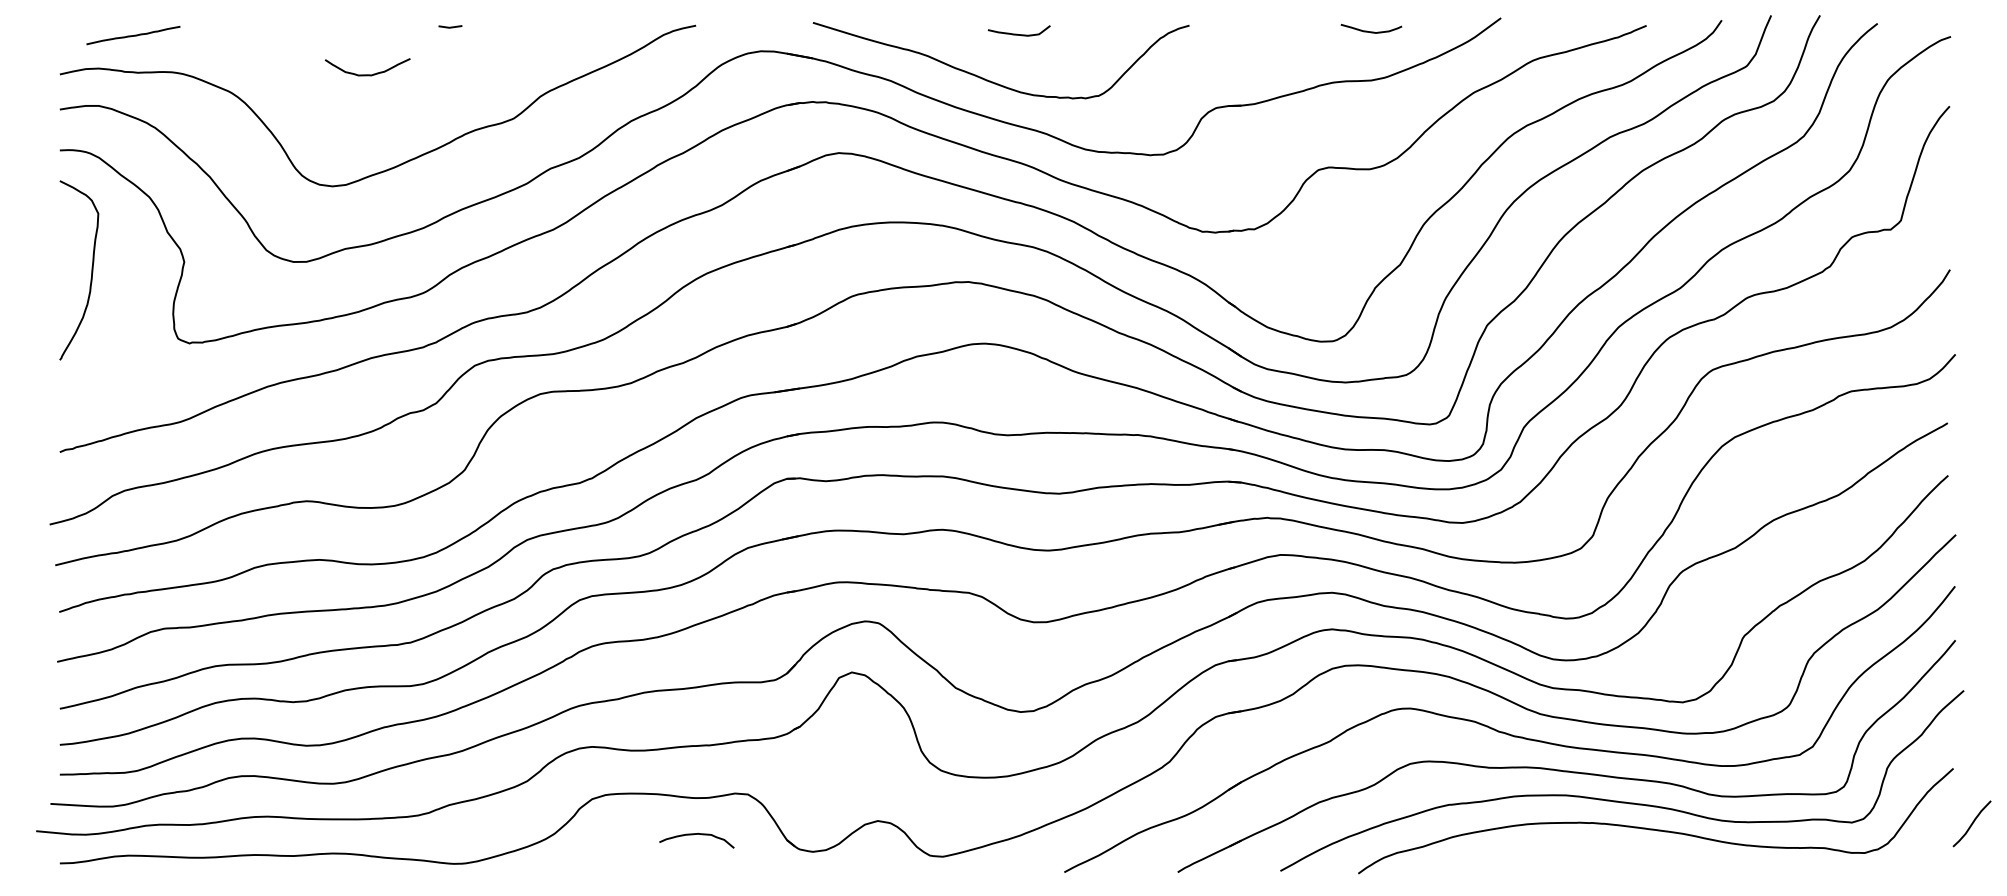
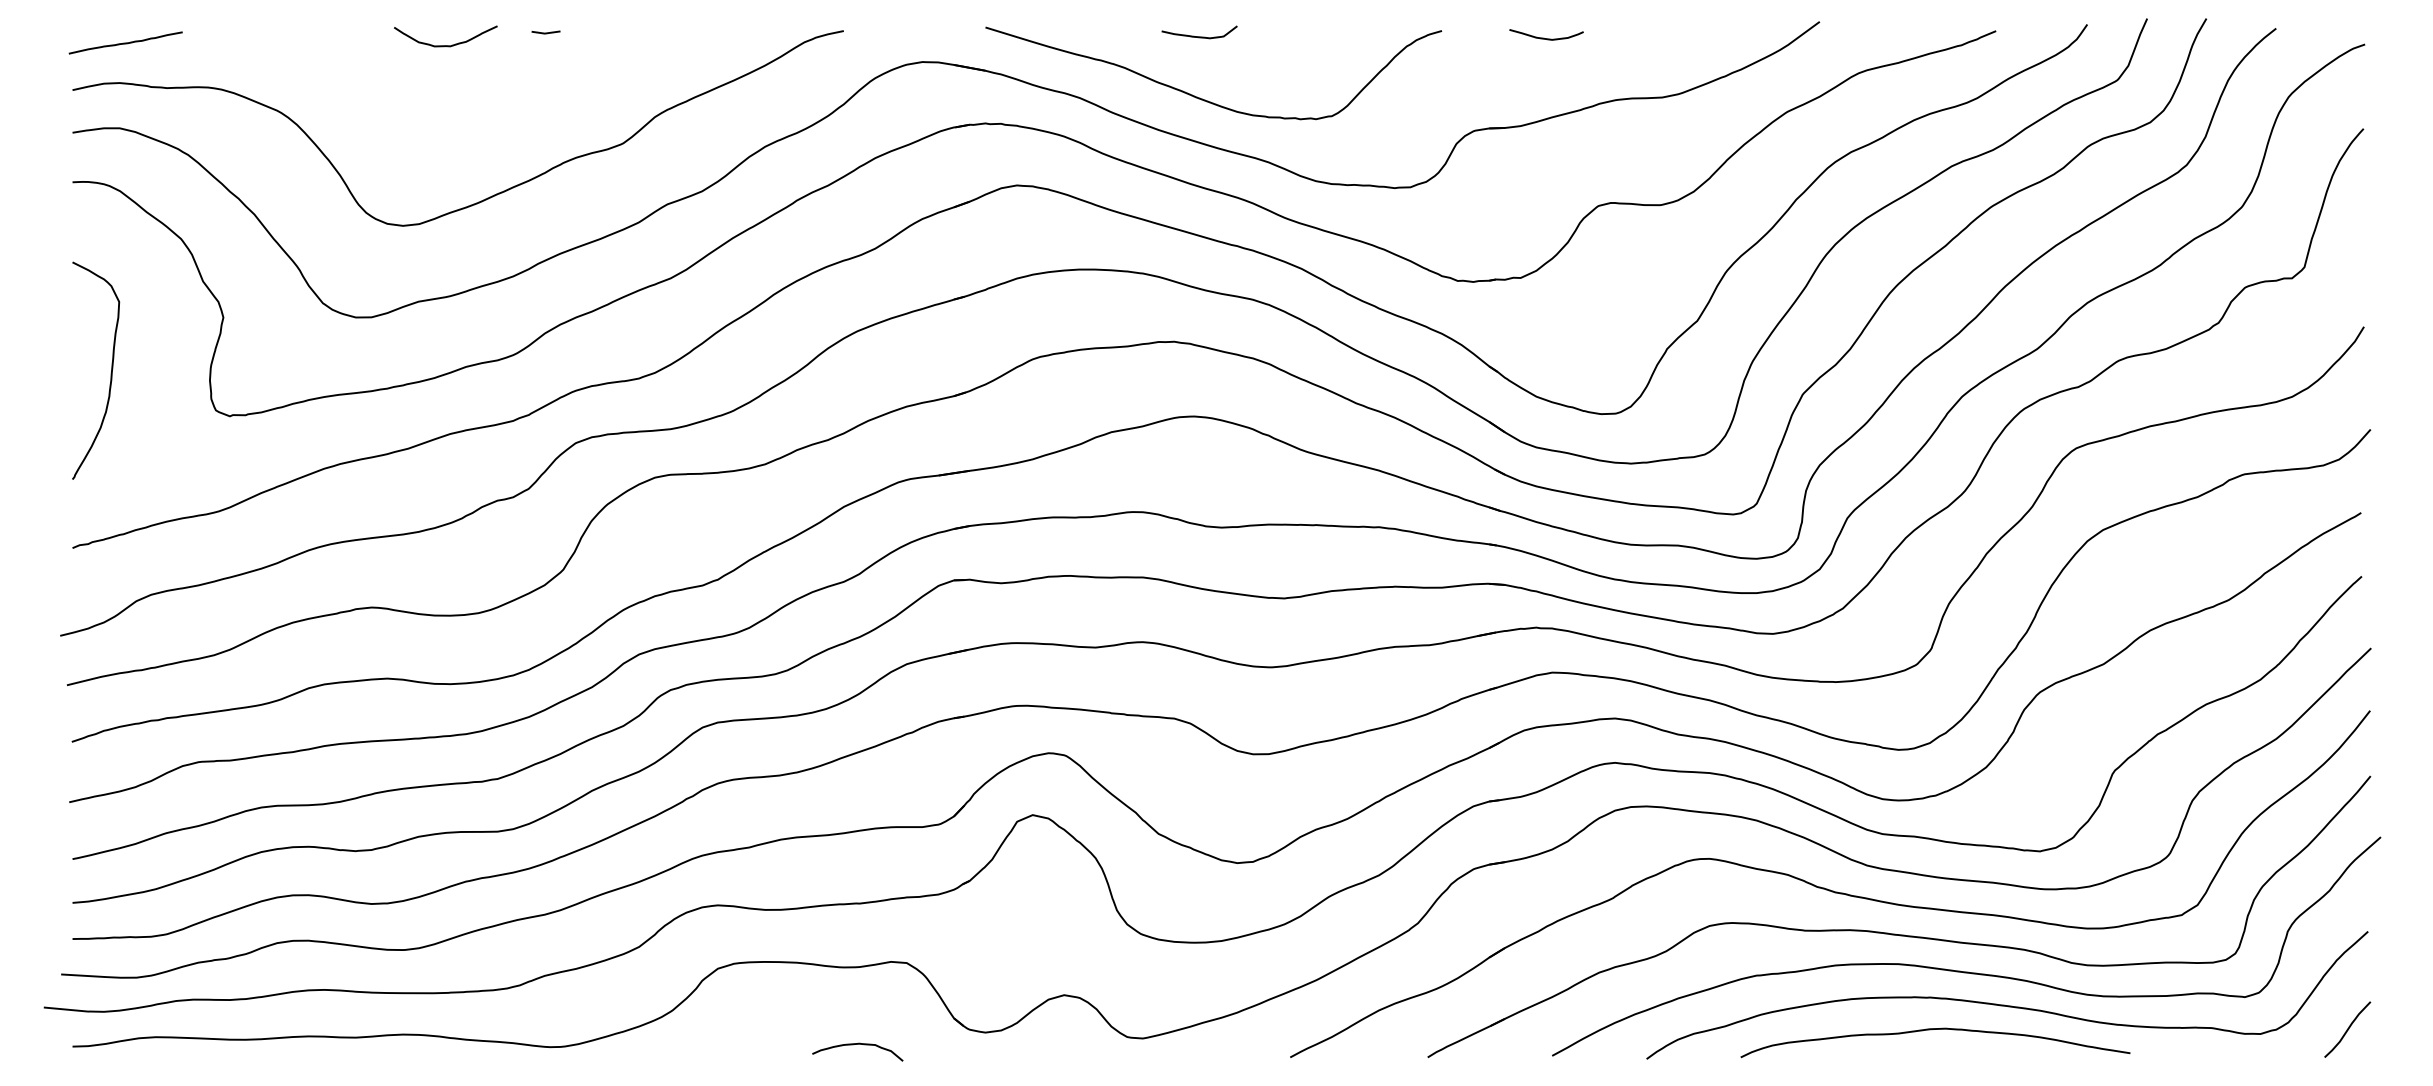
curve: (1369, 31) -> (1544, 37), moved
curve: (1019, 34) -> (1199, 36), moved
curve: (133, 35) -> (125, 42), moved
curve: (367, 74) -> (445, 45), moved
curve: (91, 272) -> (110, 373), moved
curve: (1971, 823) -> (2347, 1029), moved
curve: (696, 834) -> (857, 1044), moved
curve: (1593, 850) -> (1931, 1030), added

